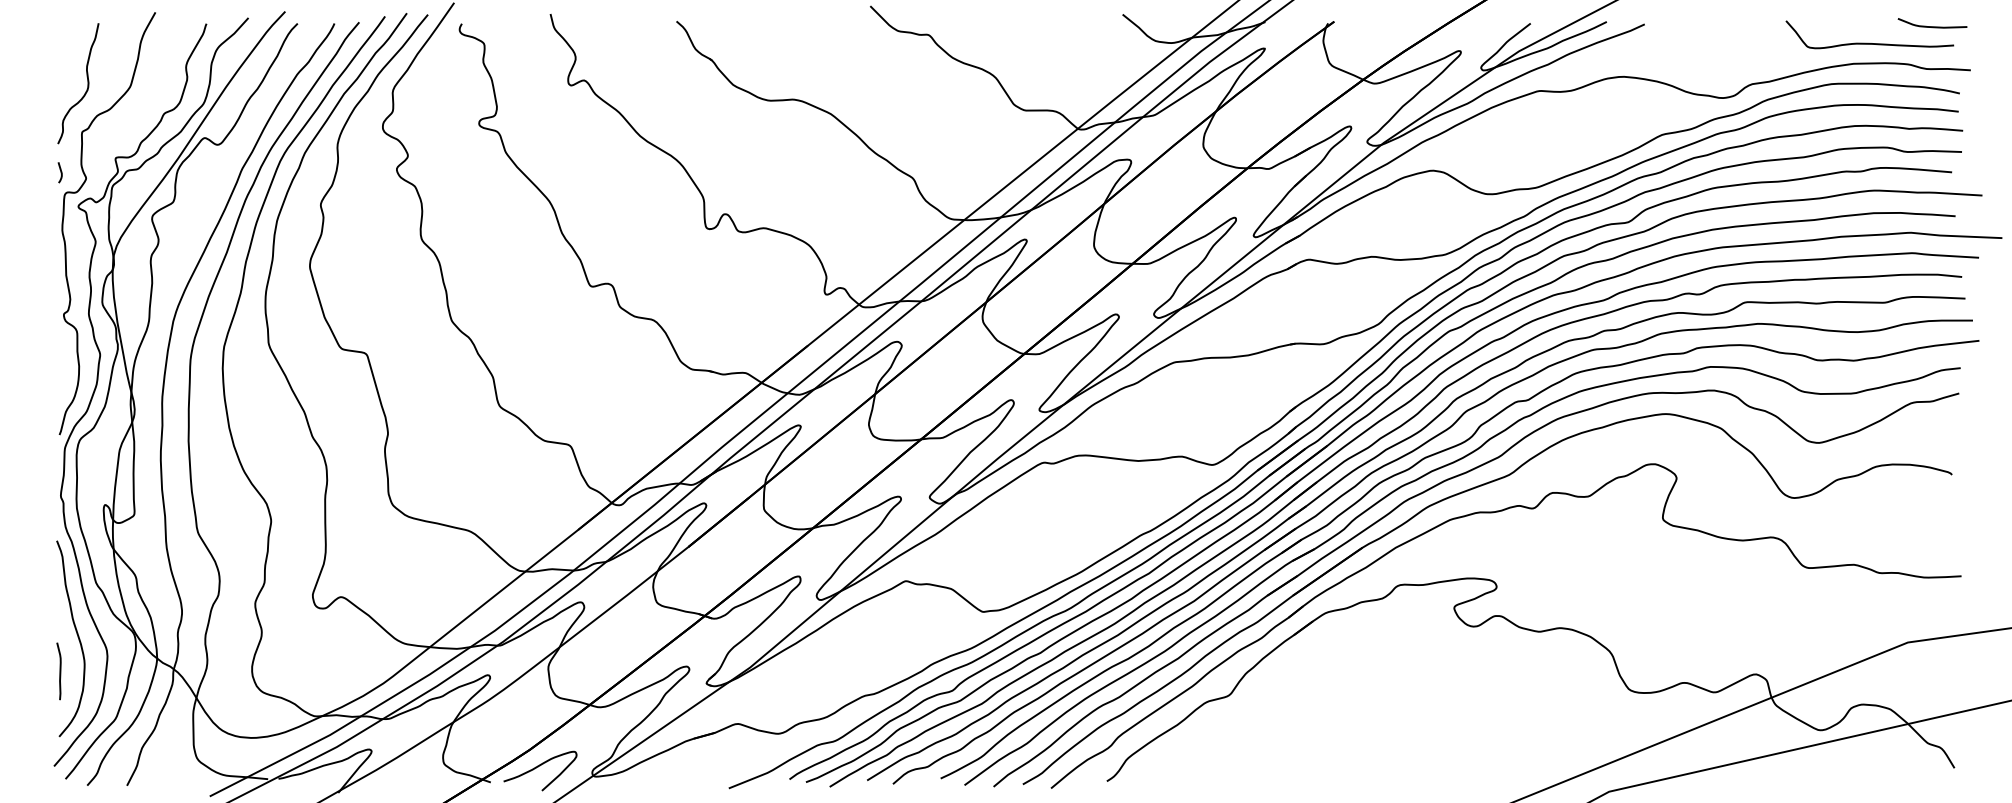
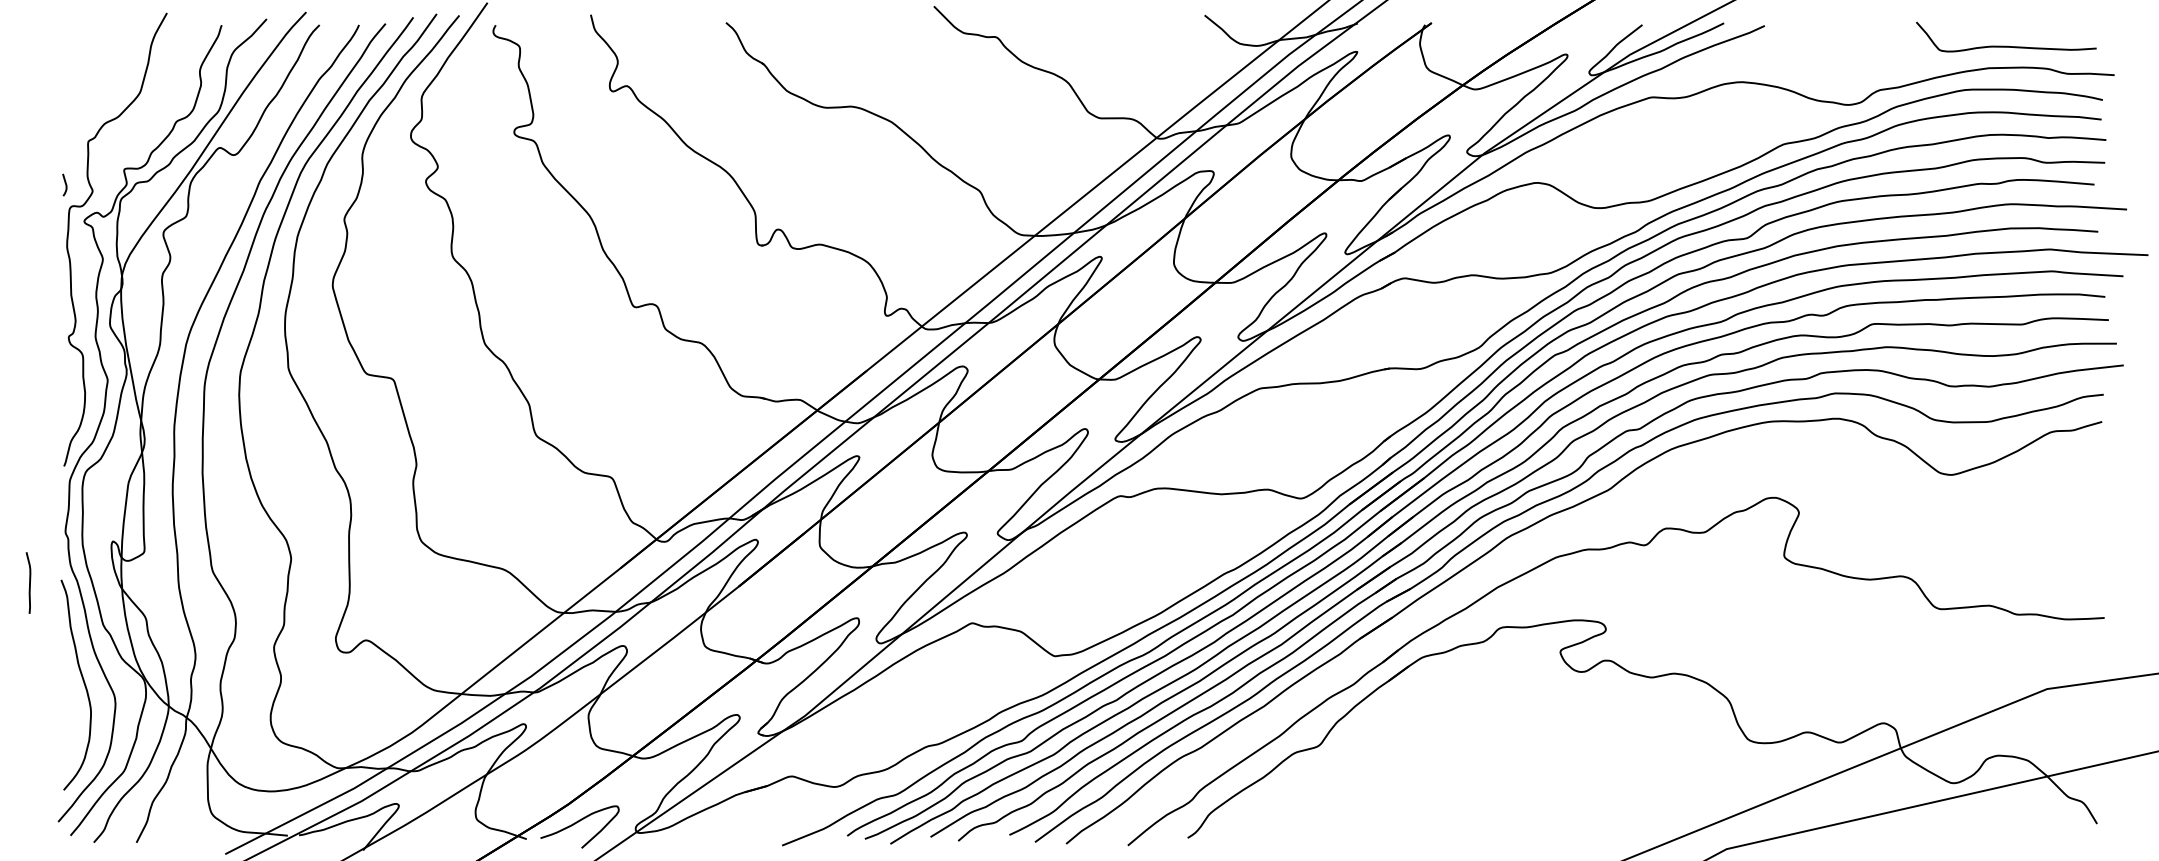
curve: (1930, 25) -> (2071, 27), removed
curve: (86, 79) -> (93, 85), removed
part: (1443, 501) -> (1548, 537), removed
curve: (59, 670) -> (29, 582), moved

